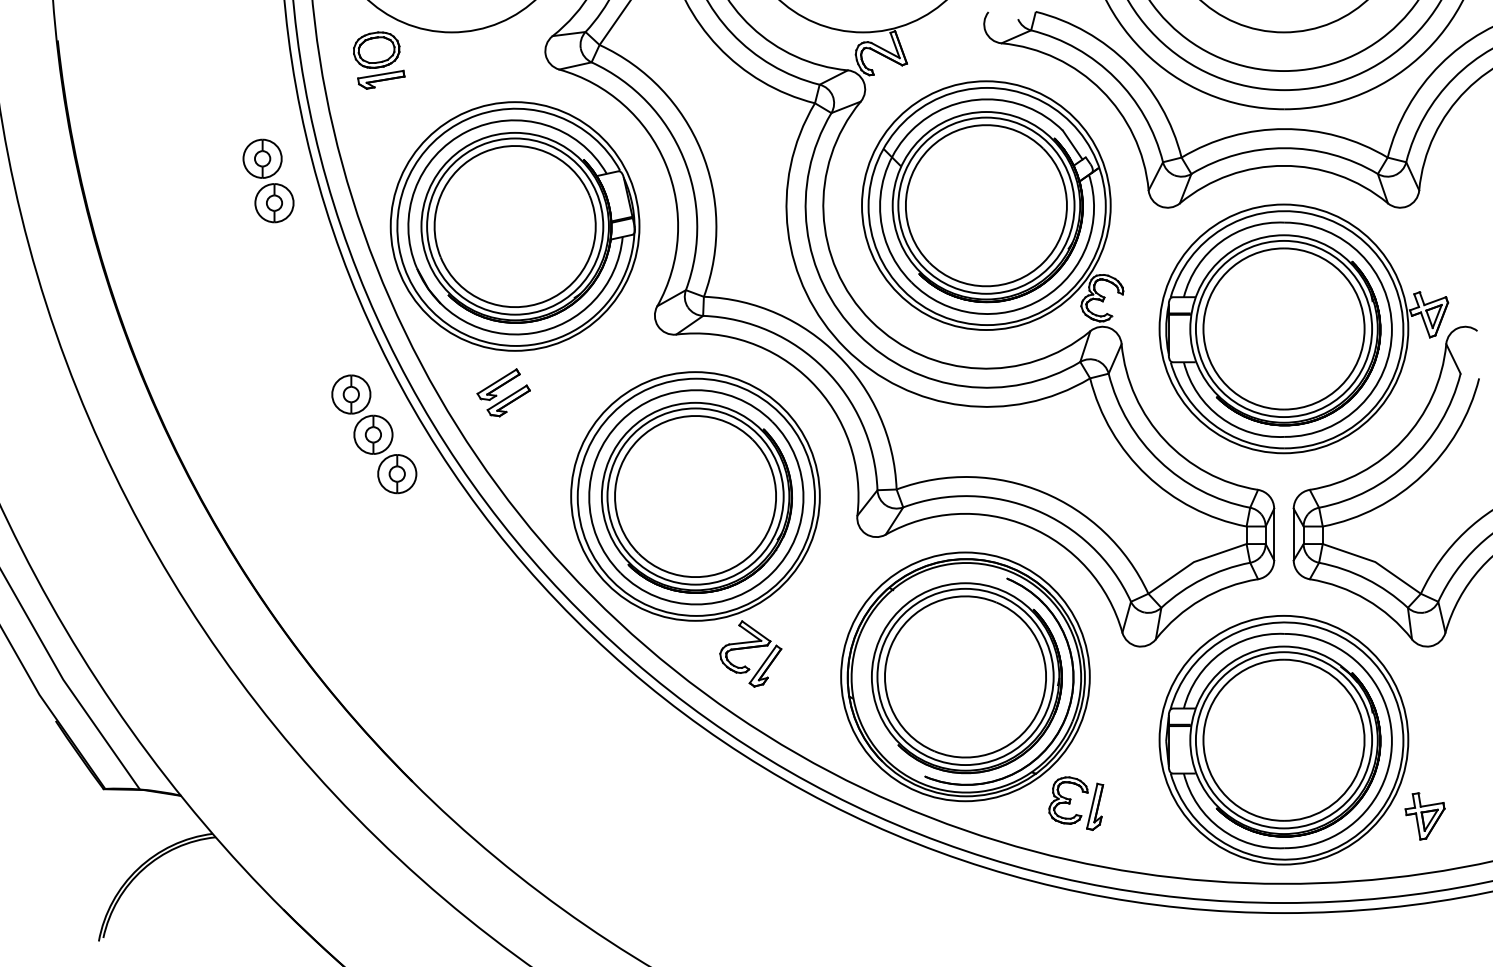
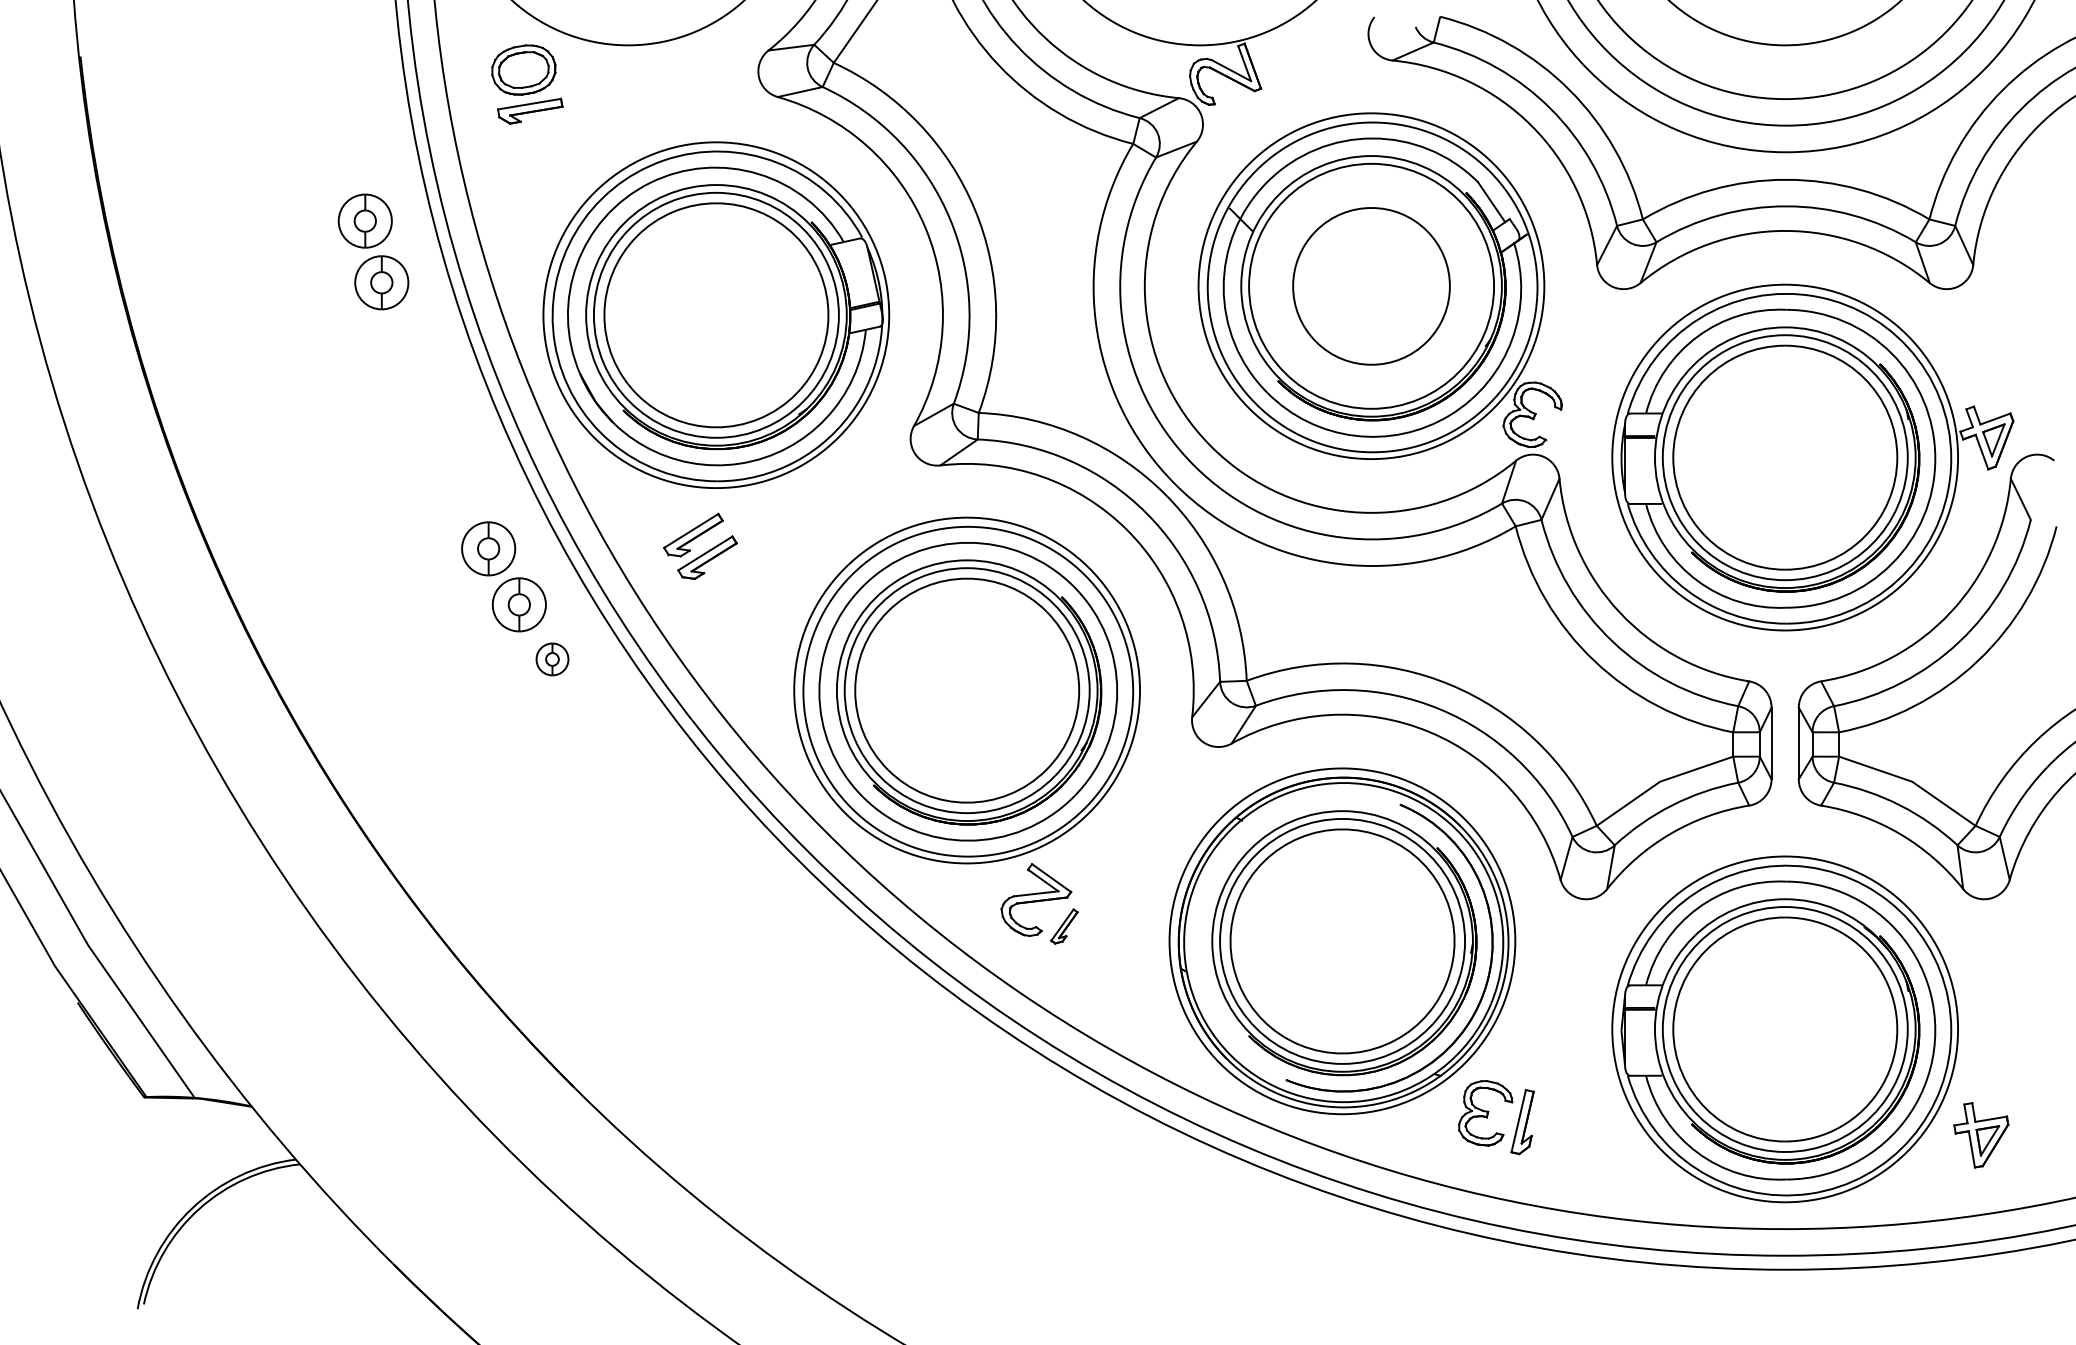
part: (986, 205) -> (1371, 286), size x0.7
part: (397, 474) -> (552, 659), size x0.6
part: (765, 666) -> (1064, 926), size x0.6

